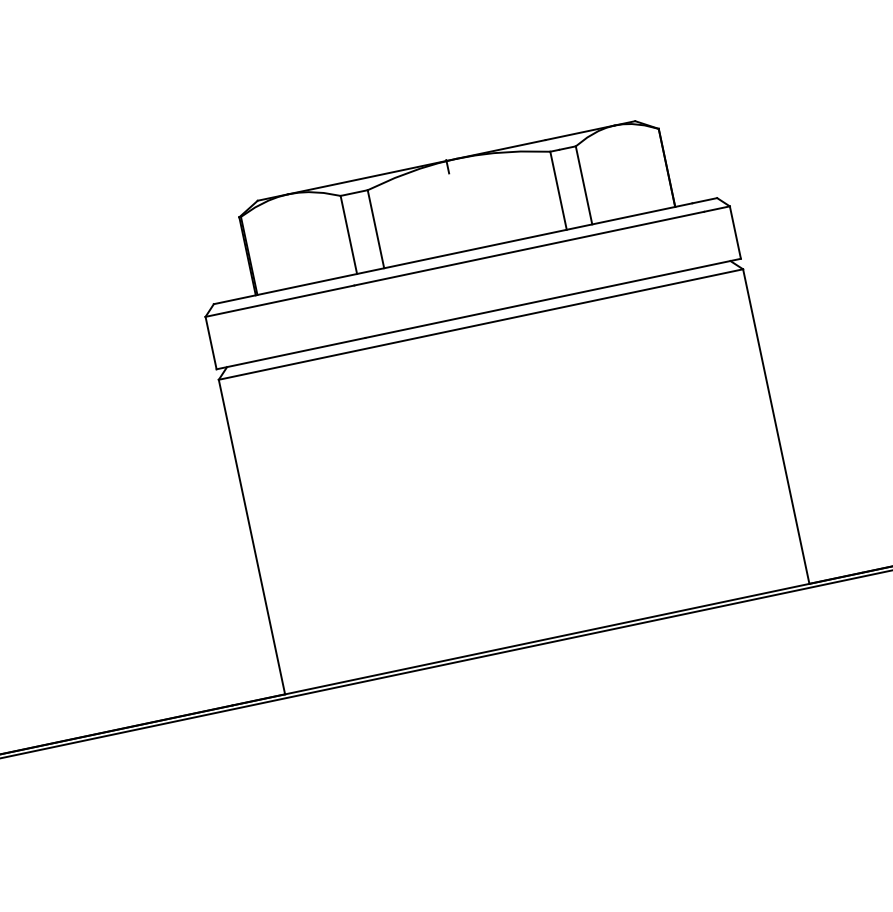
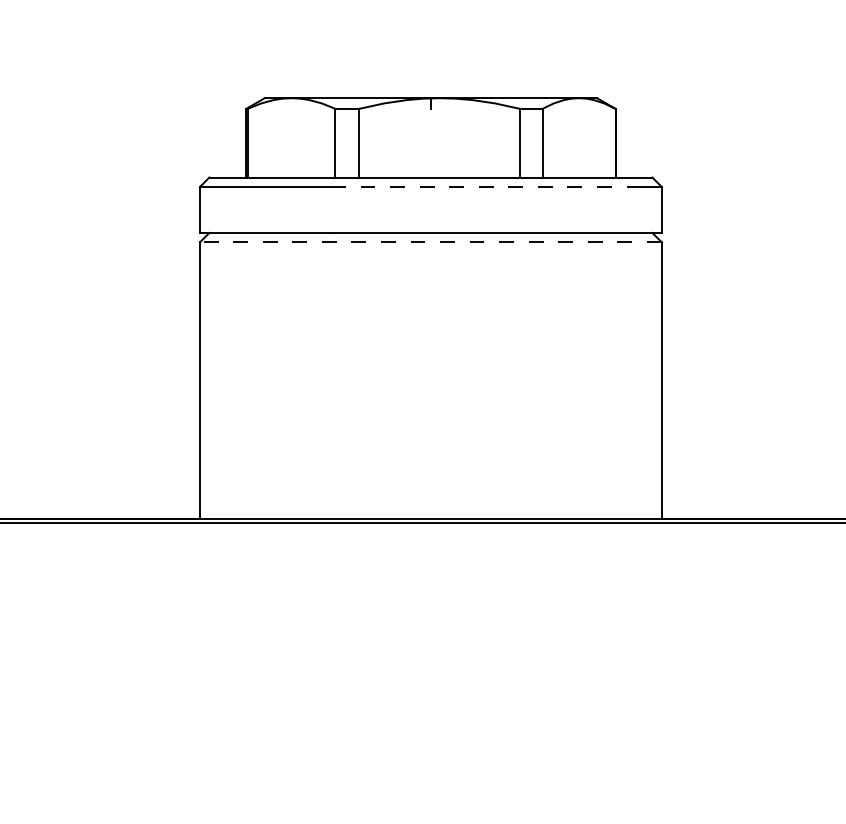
line: (529, 248) -> (485, 186), solid -> dashed
line: (480, 324) -> (430, 242), solid -> dashed

